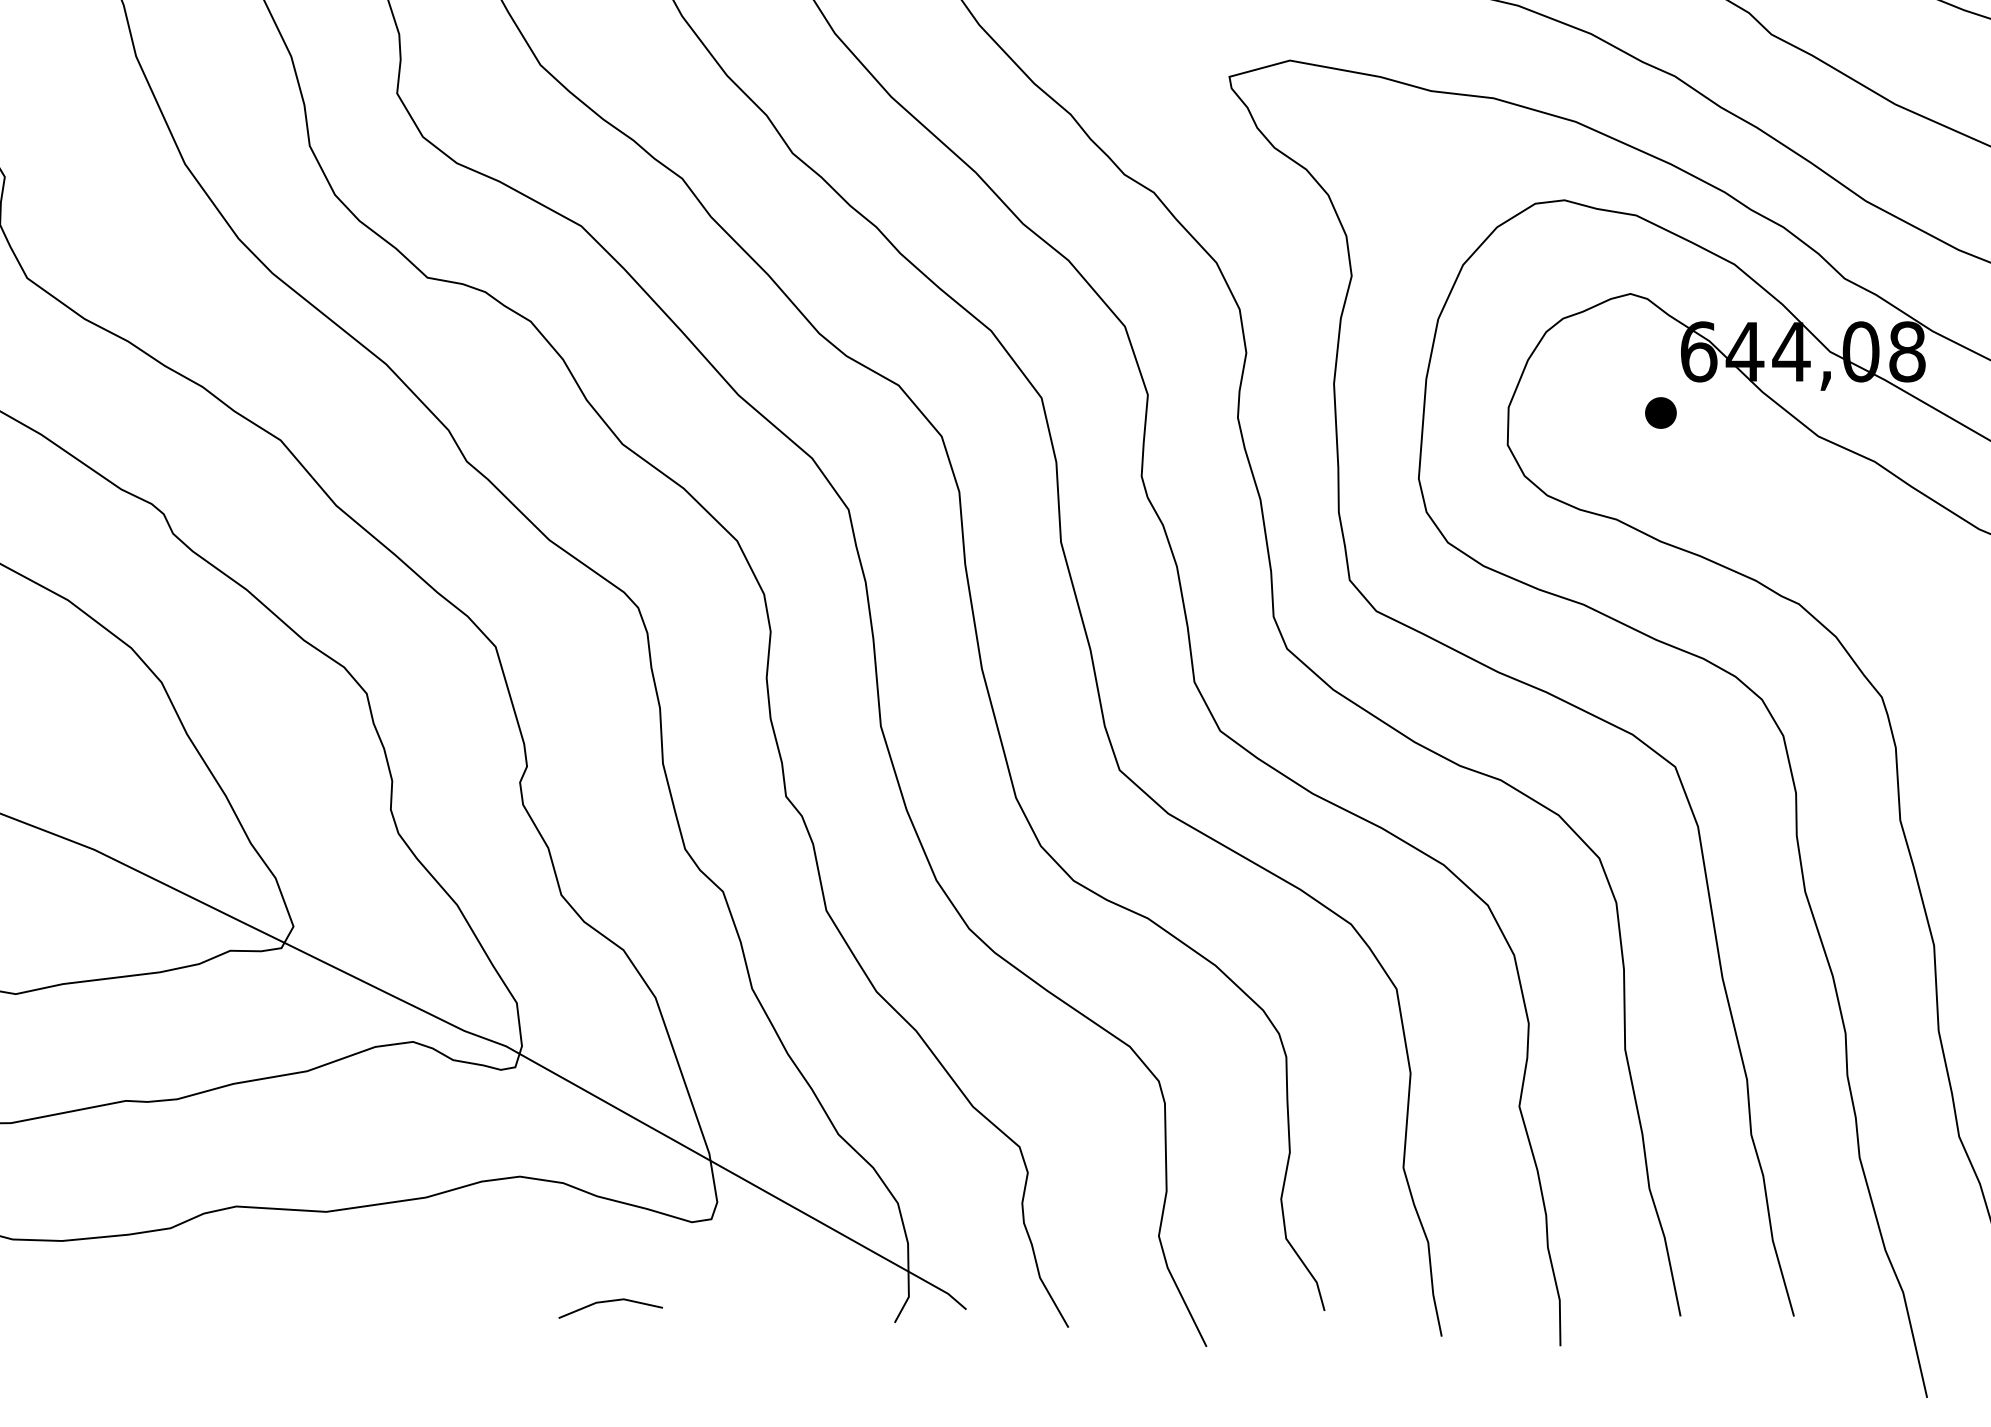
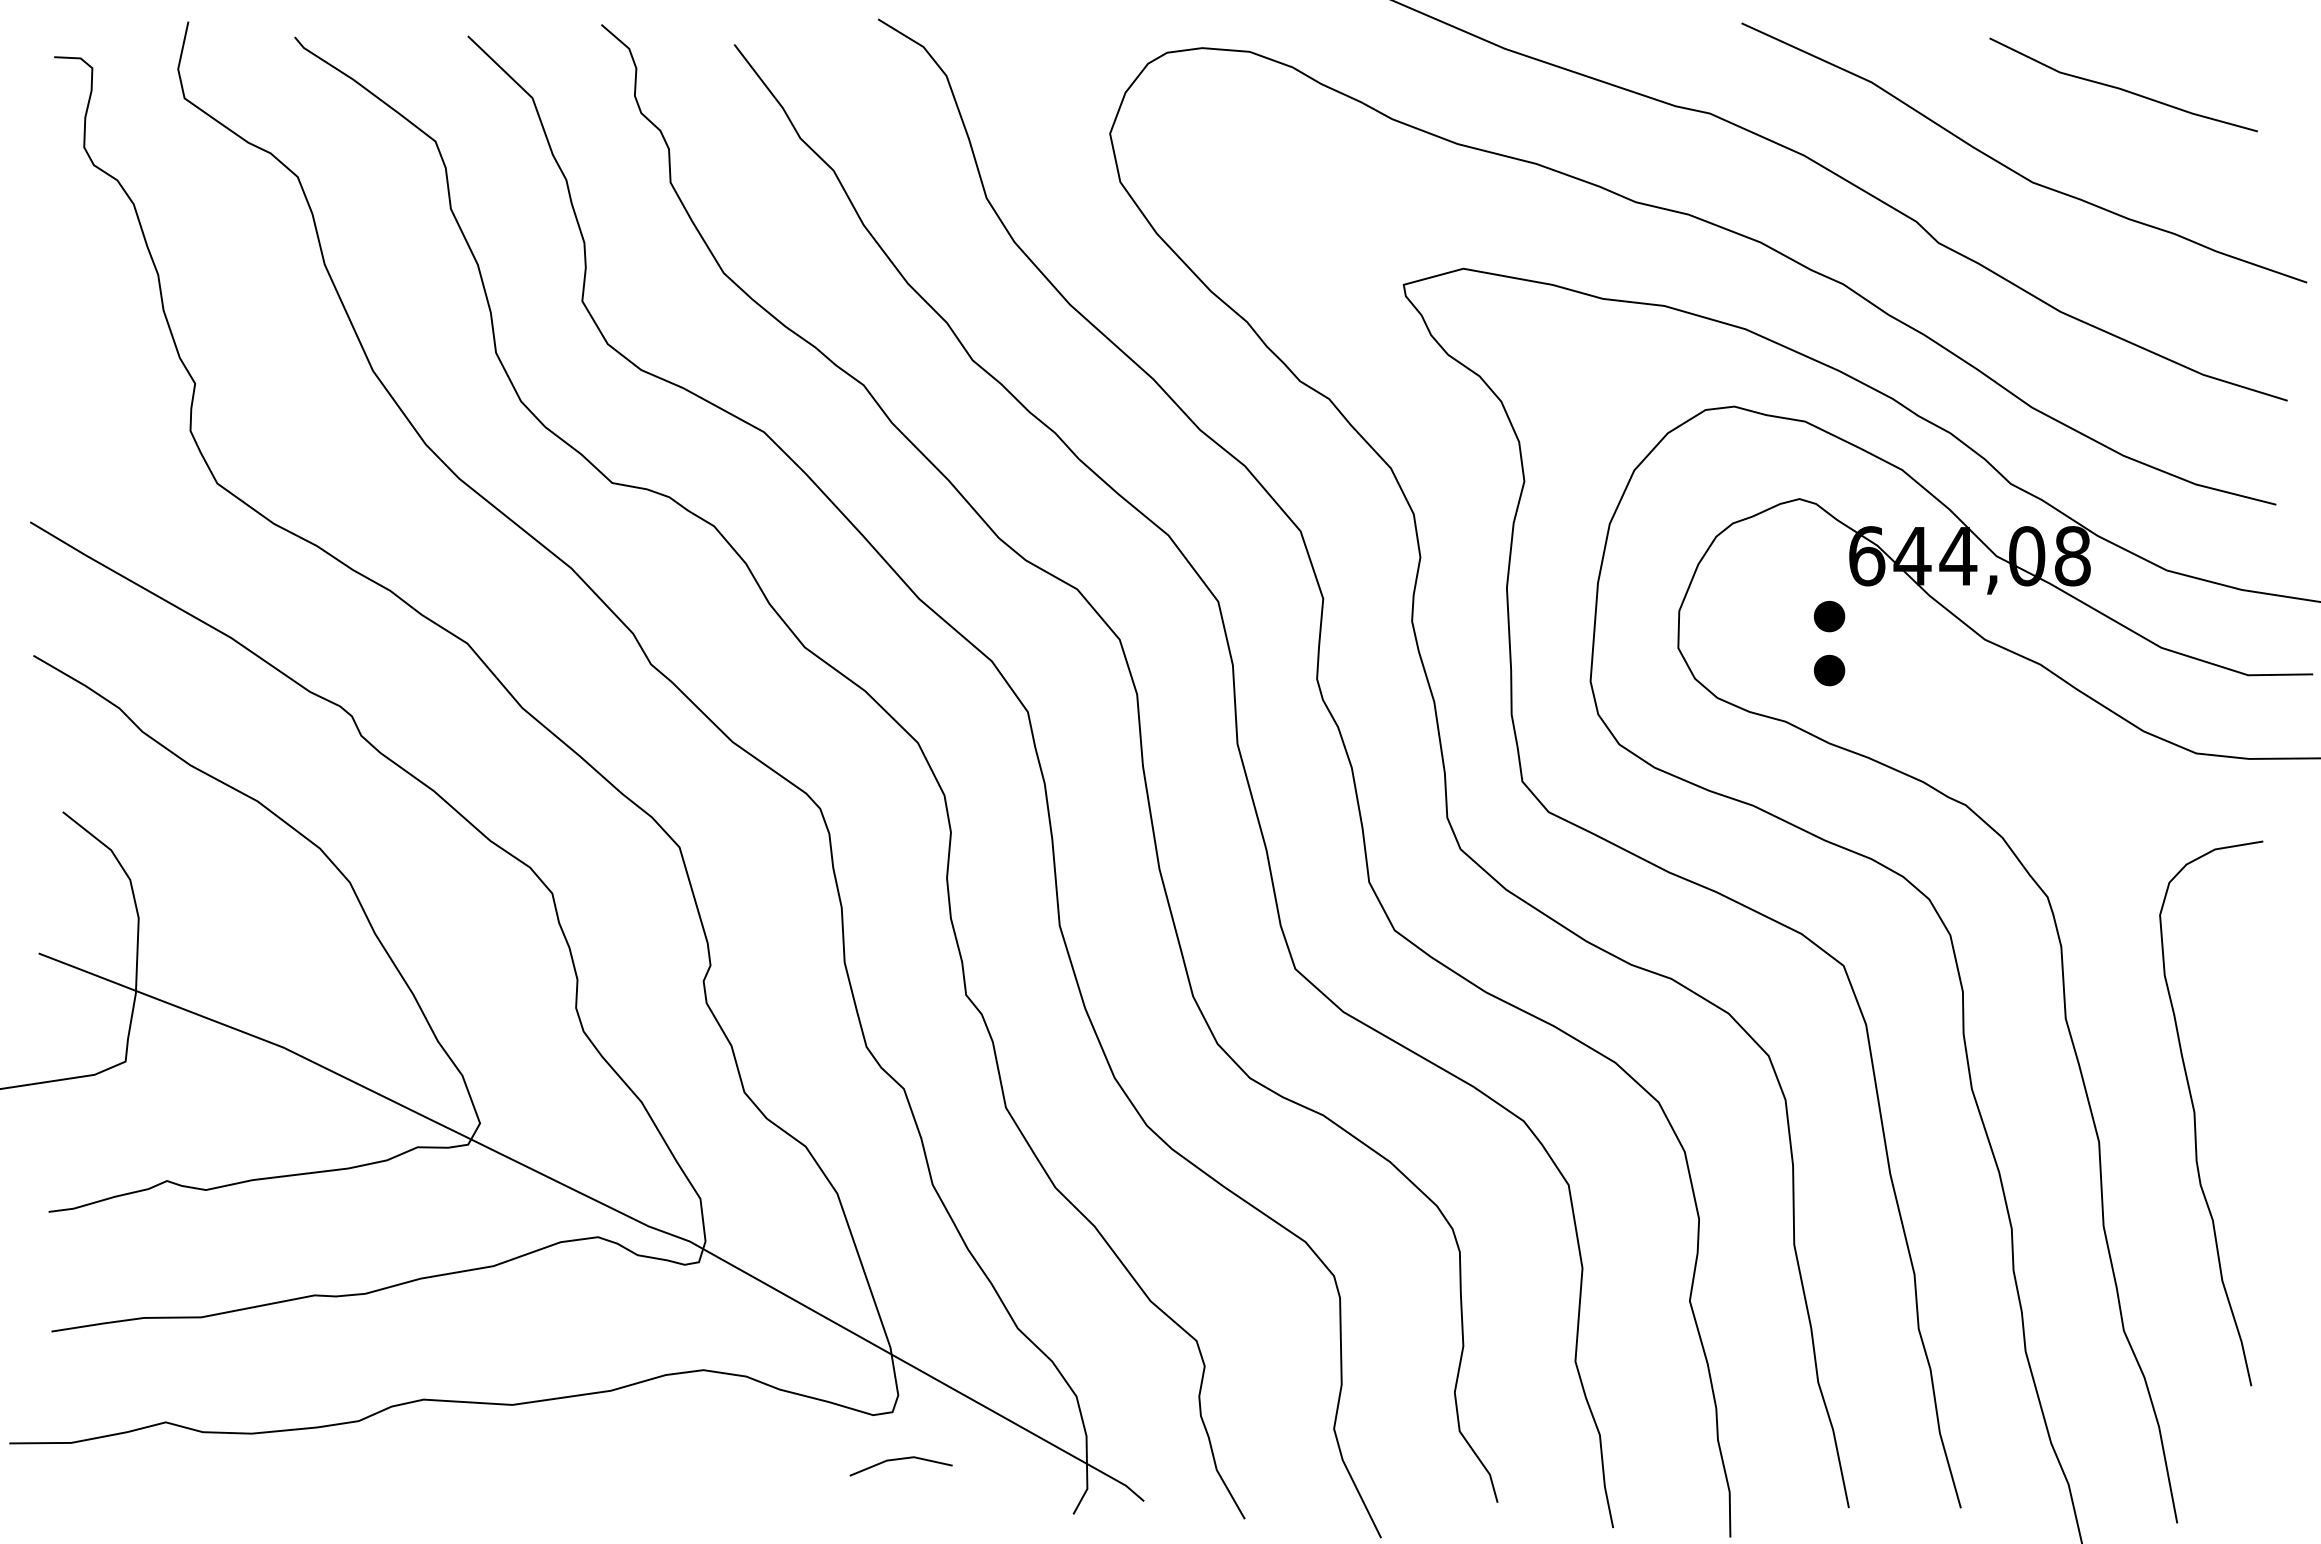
part: (1660, 467) -> (1829, 670), added
line: (608, 1302) -> (898, 1460), moved

